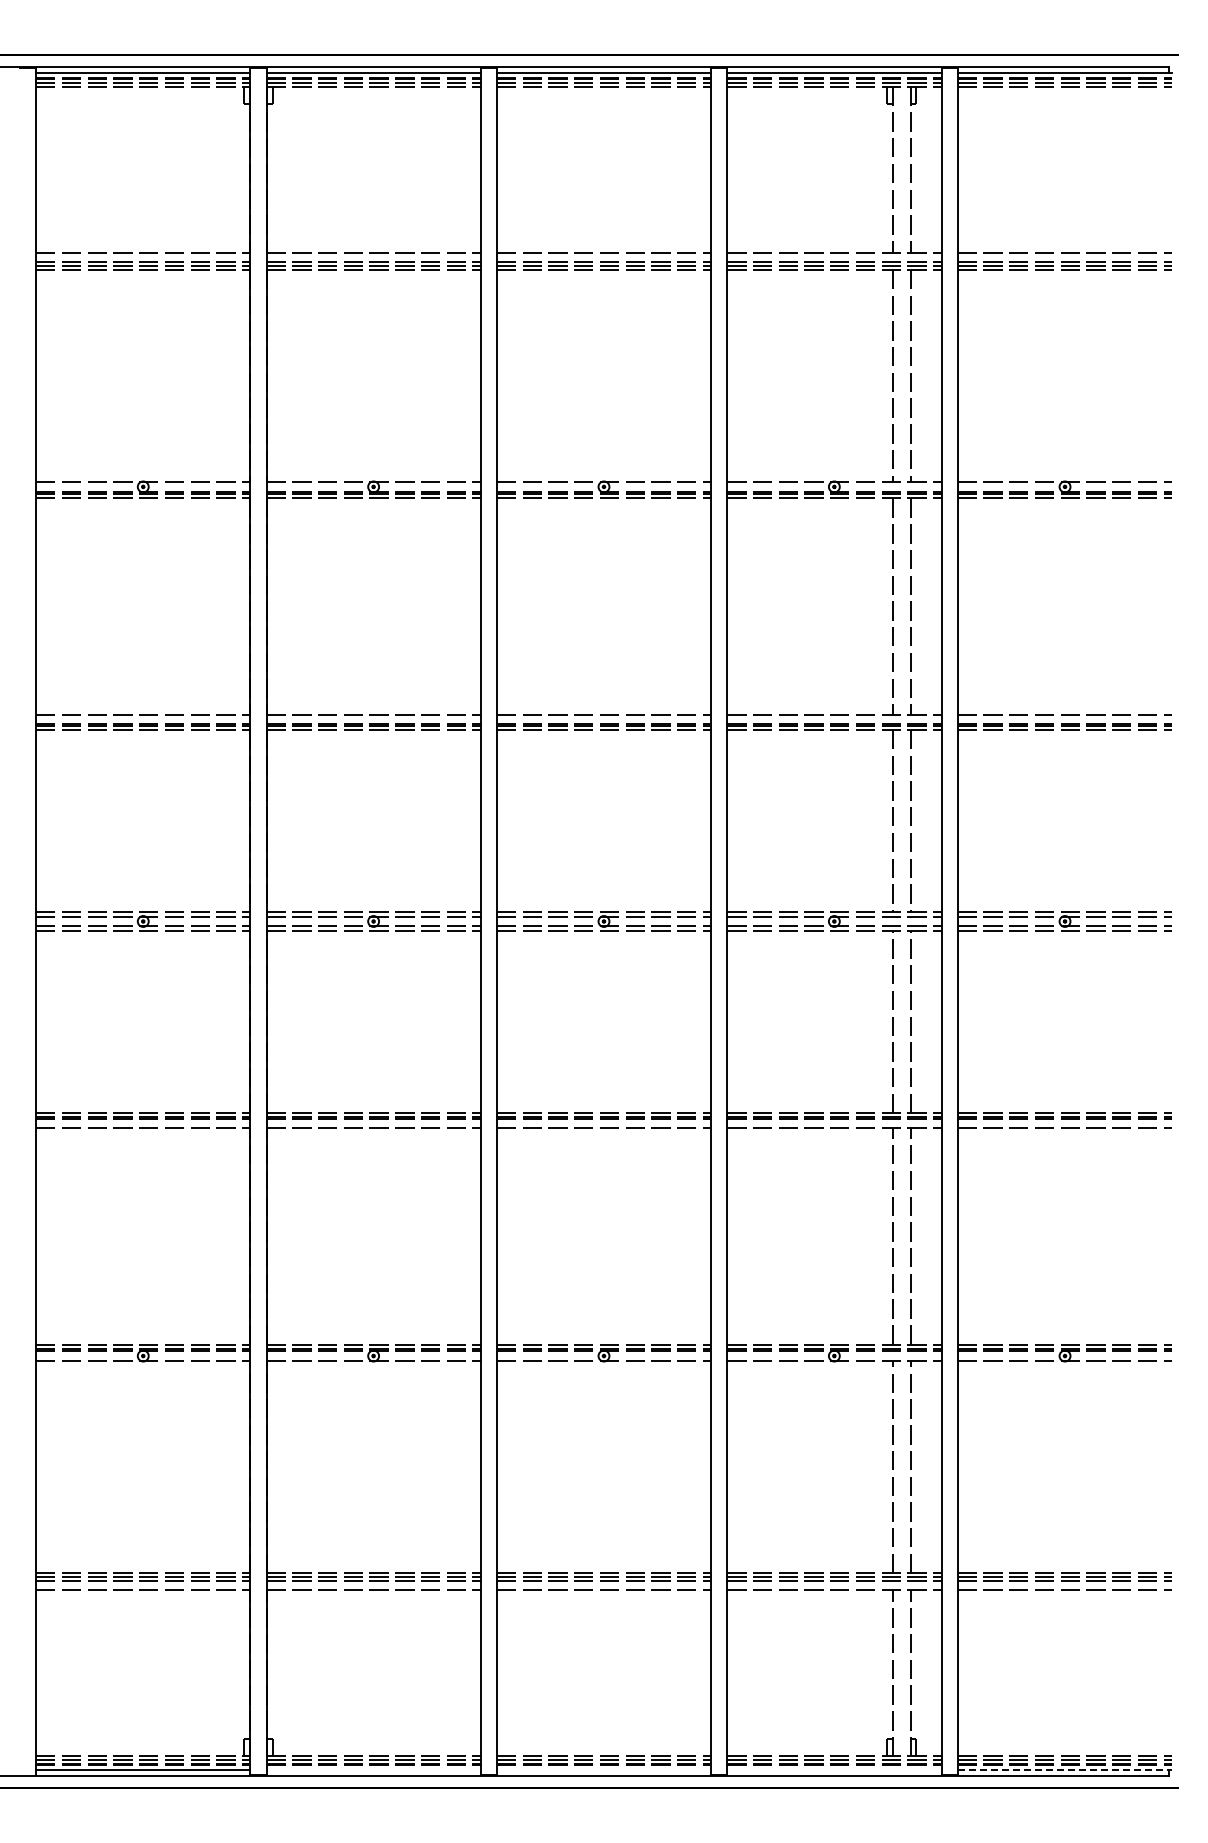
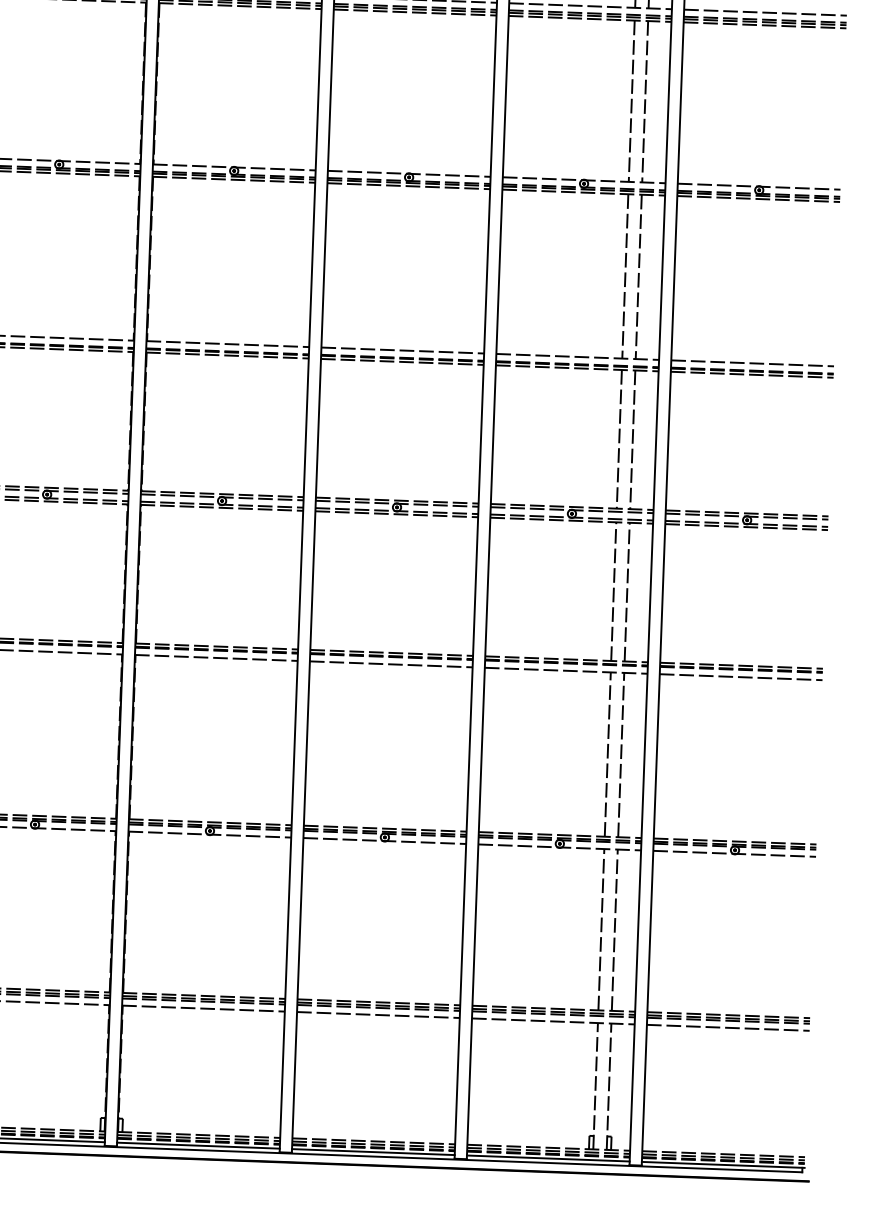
line: (373, 1770) -> (198, 1145), added
line: (603, 1770) -> (373, 1152), added
line: (834, 1770) -> (548, 1158), added
line: (1065, 1770) -> (723, 1165), dashed -> solid

